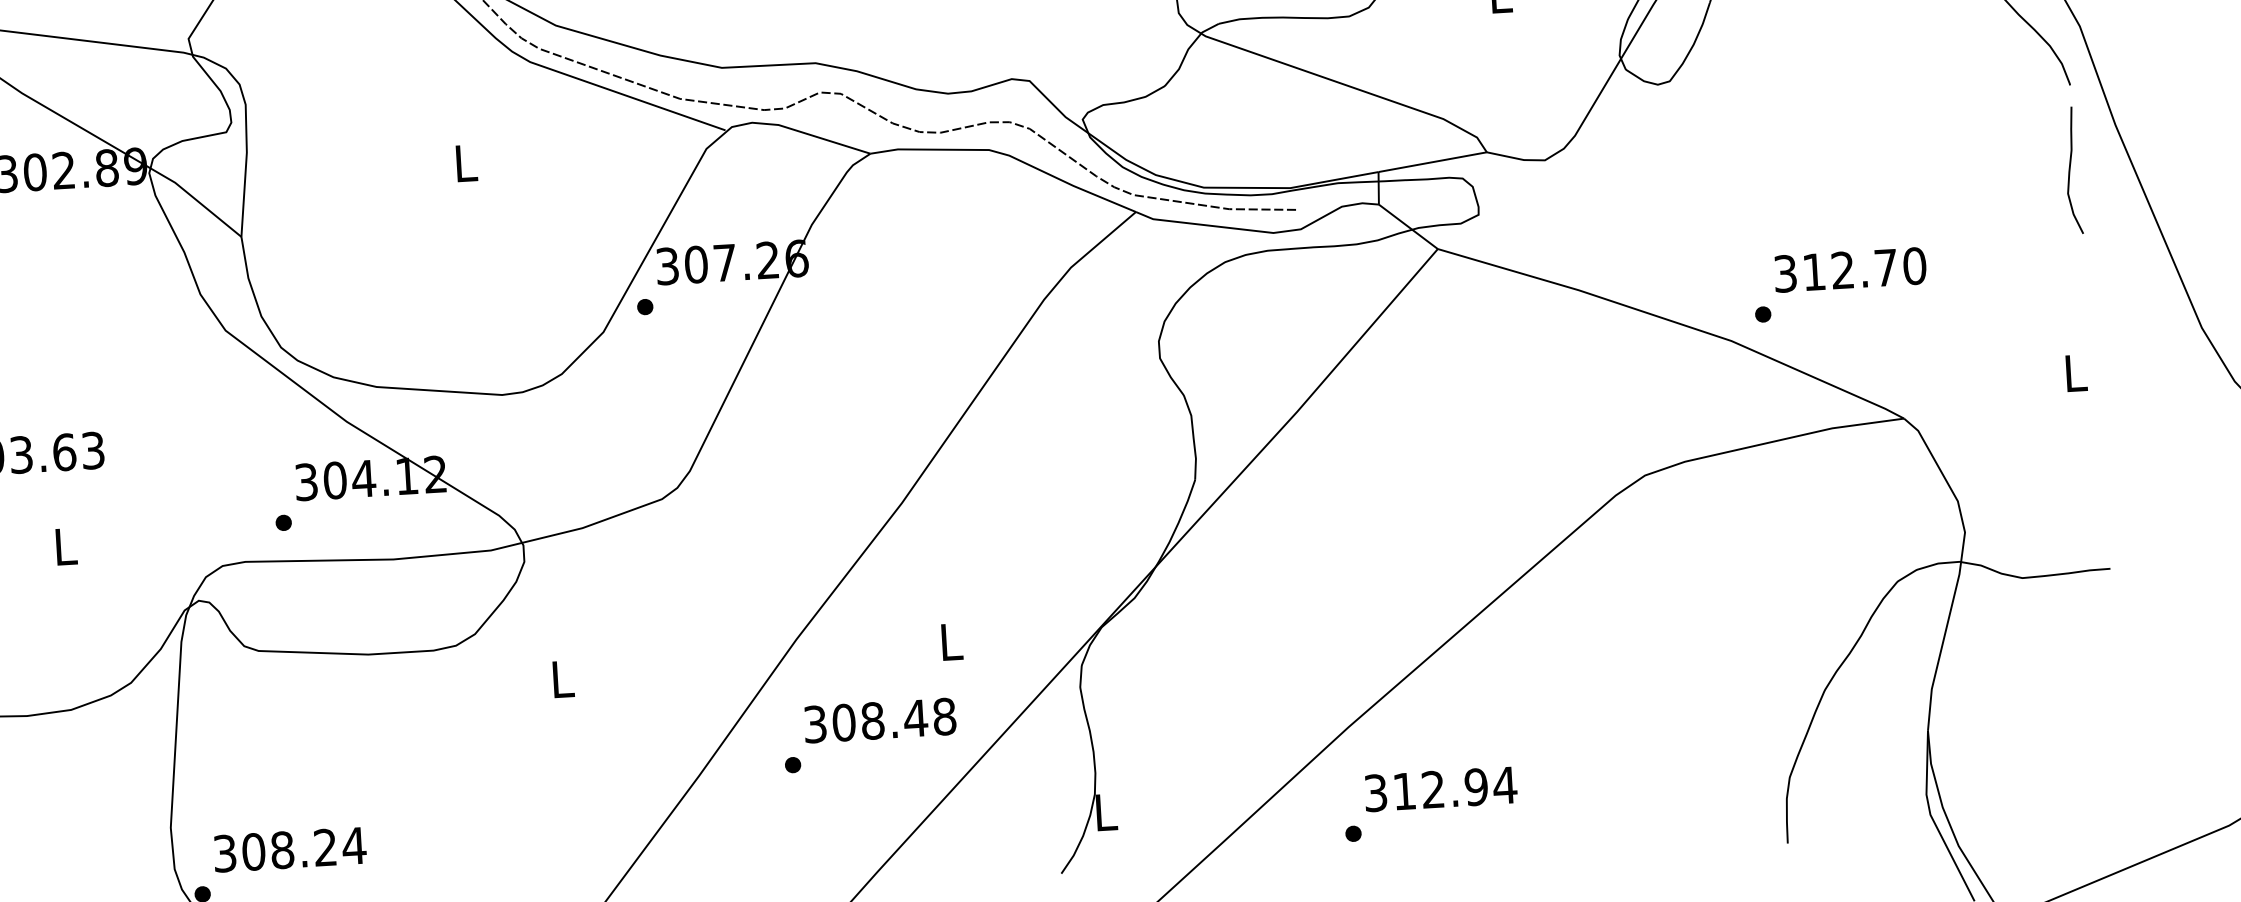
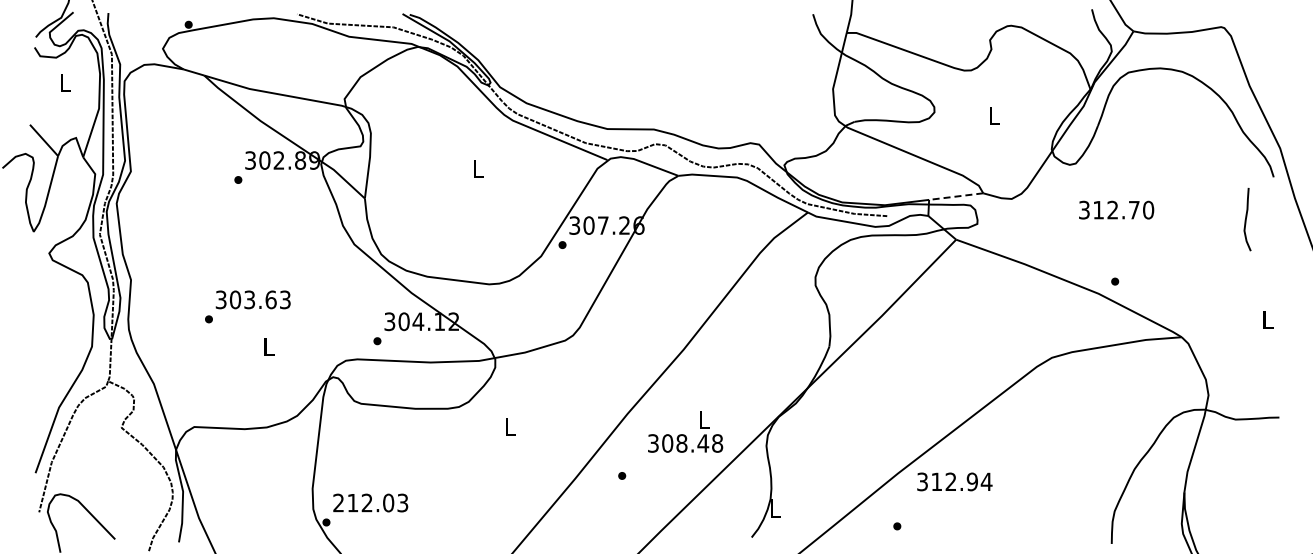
line: (1431, 162) -> (955, 196), solid -> dashed
curve: (2070, 170) -> (1246, 219), moved
text: (1850, 268) -> (1116, 209), moved
text: (880, 720) -> (685, 443), moved
text: (1440, 788) -> (954, 481), moved
text: (289, 848) -> (370, 502), 308.24 -> 212.03

